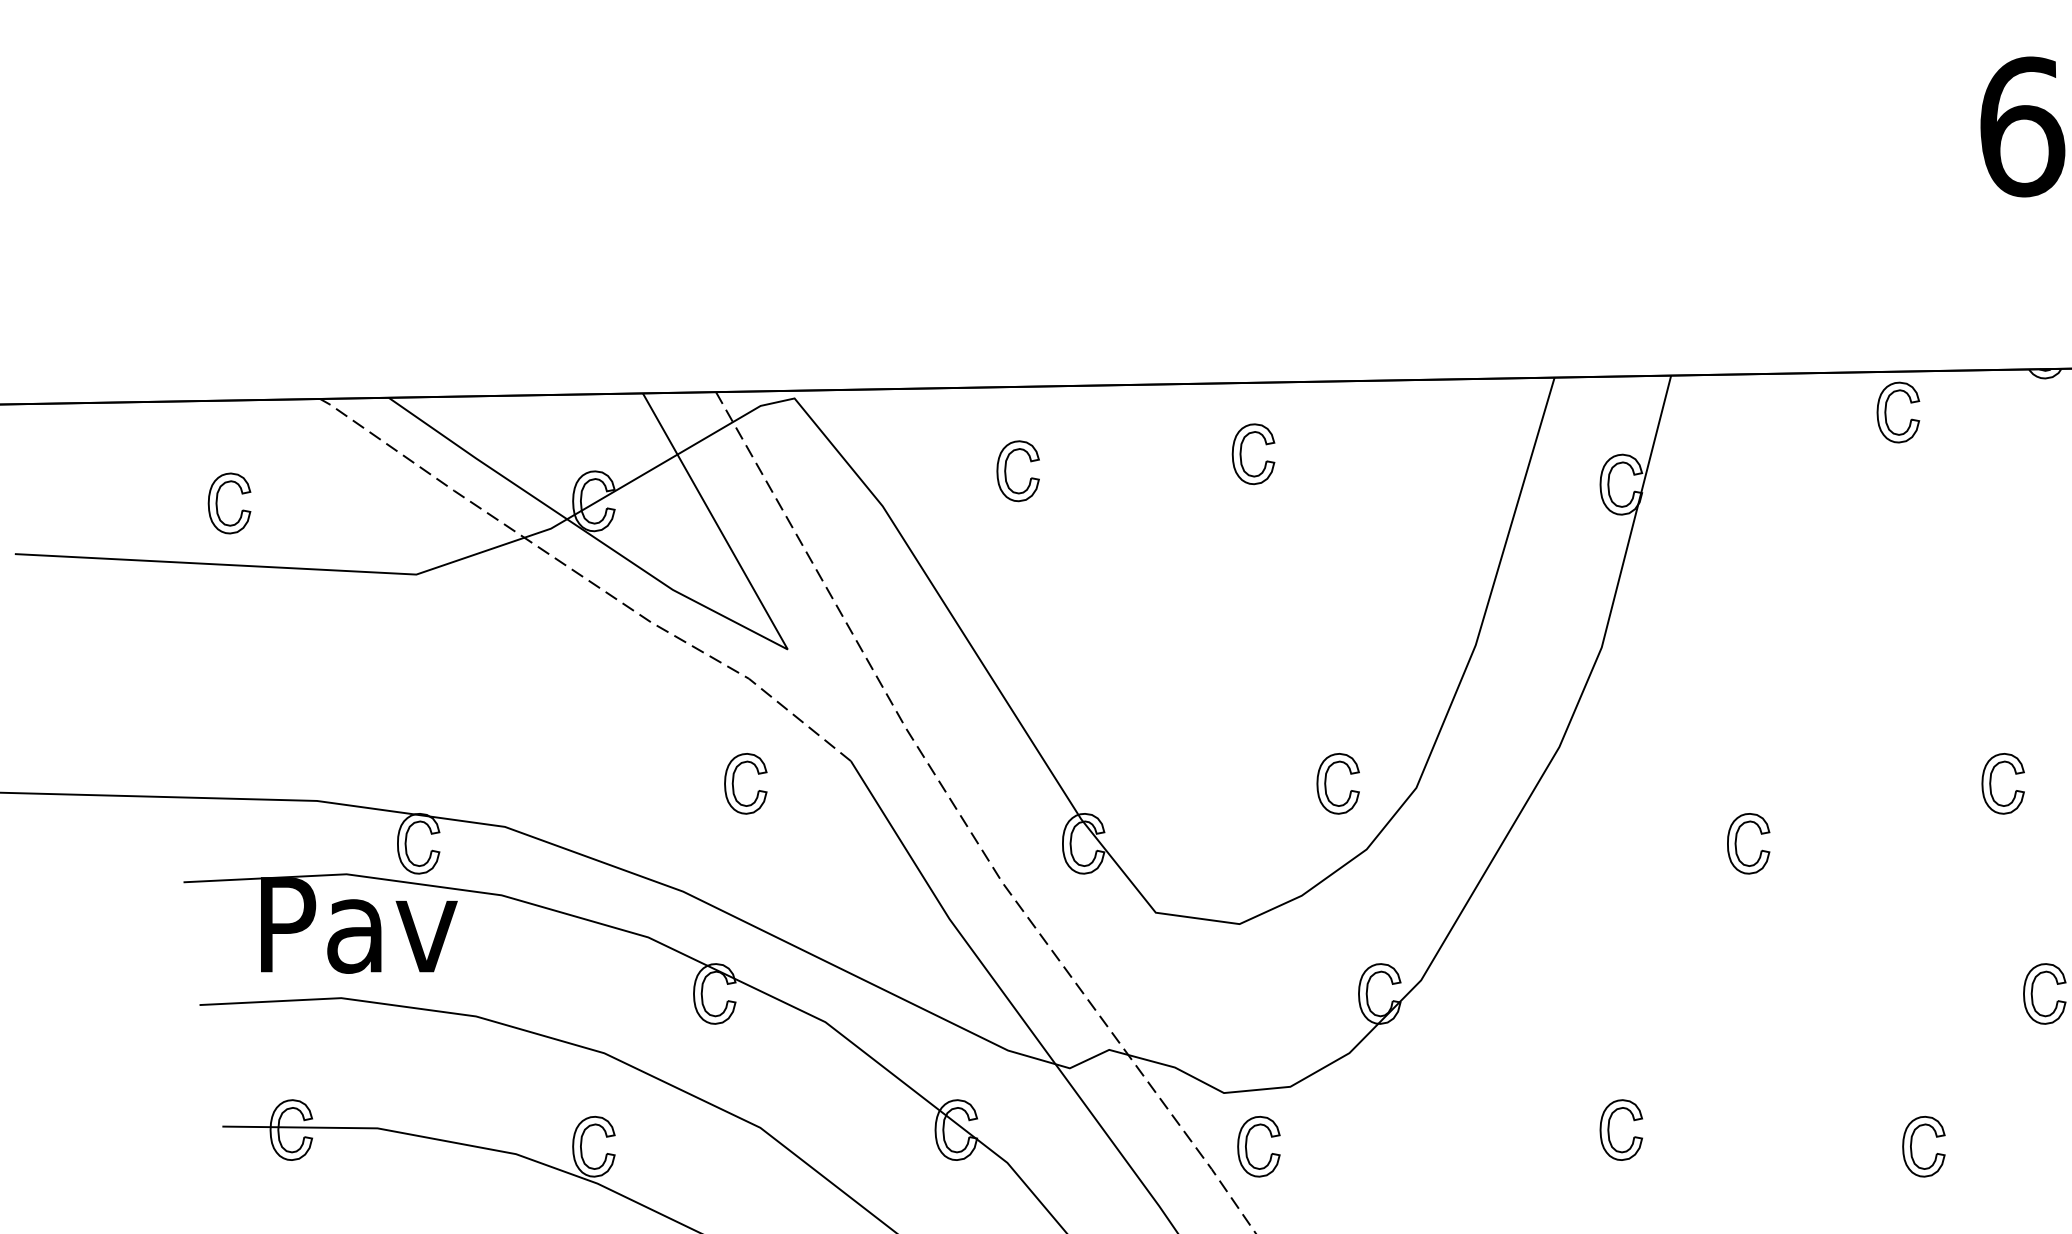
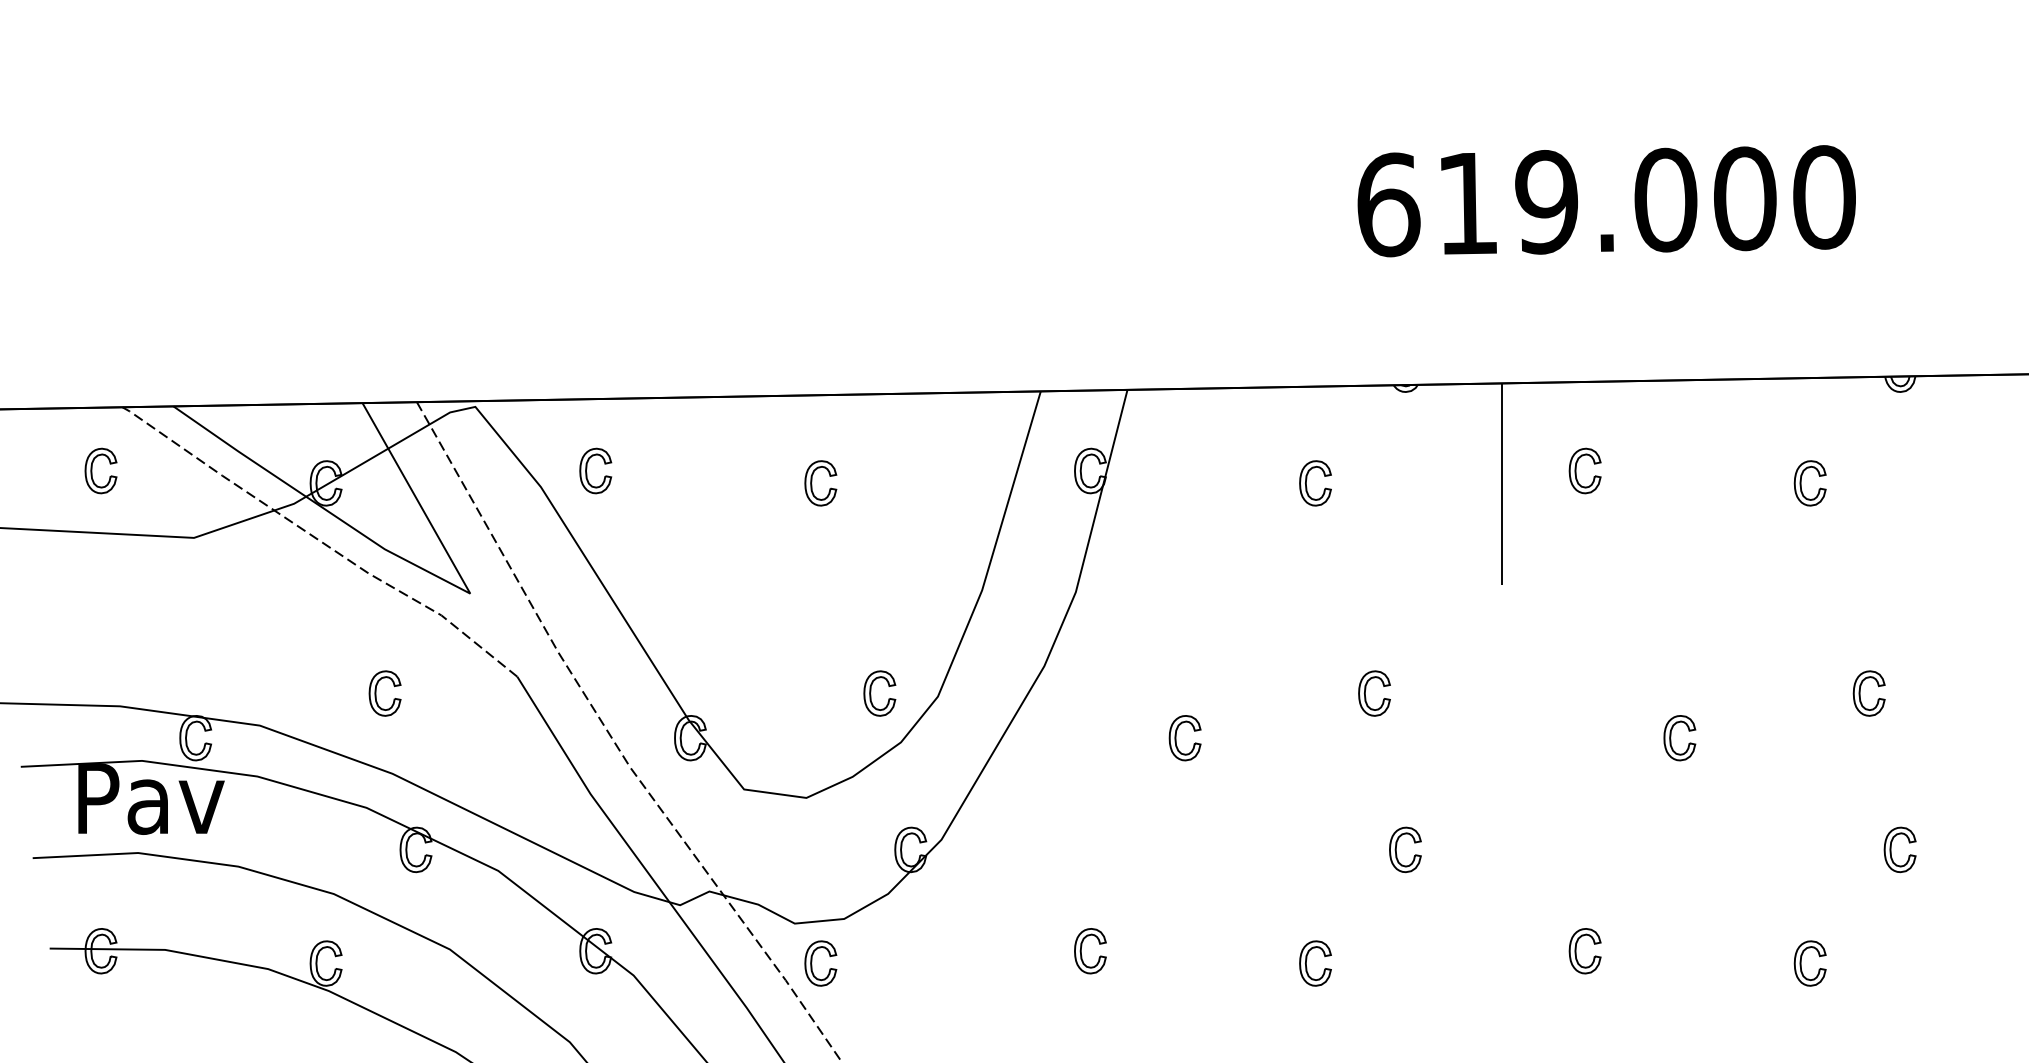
part: (1887, 407) -> (1307, 479), moved
part: (1242, 453) -> (812, 482), moved
part: (1007, 469) -> (587, 469), moved
part: (218, 502) -> (92, 470), moved
part: (734, 783) -> (376, 693), moved

